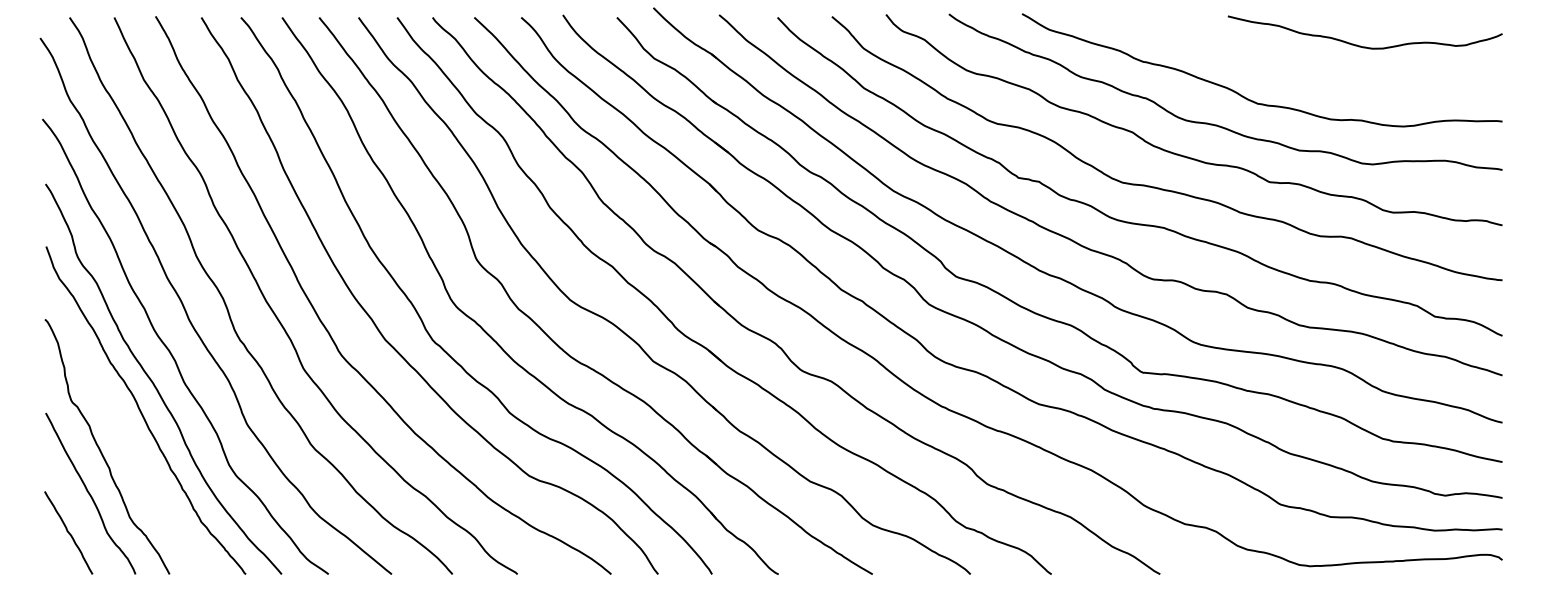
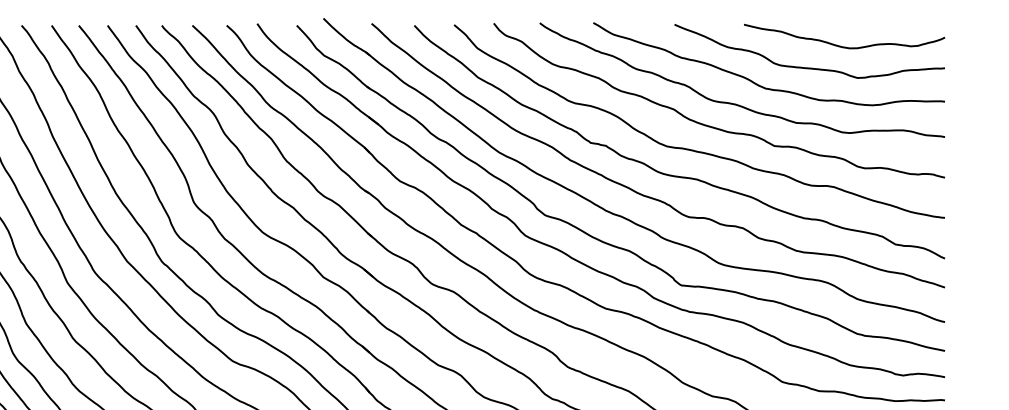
curve: (1312, 74) -> (805, 67), added

